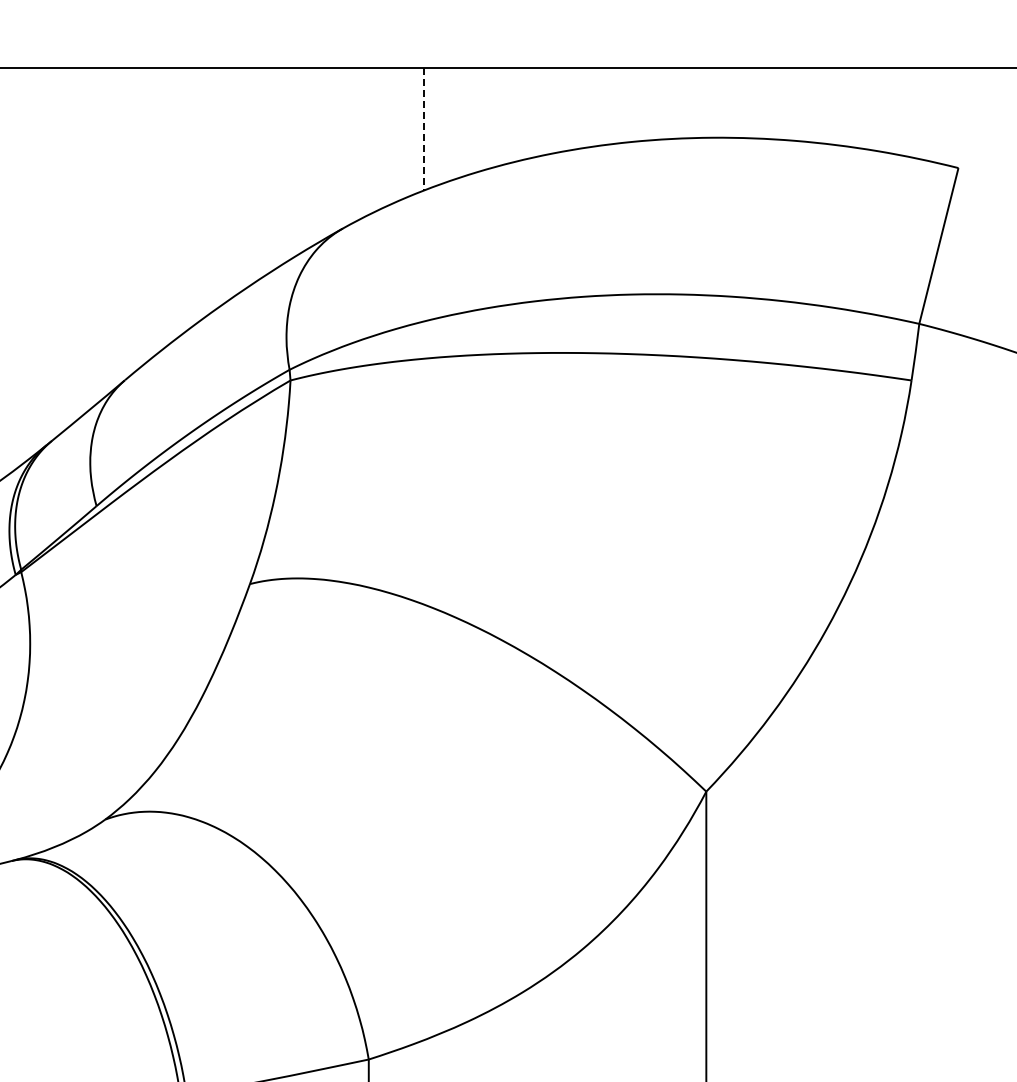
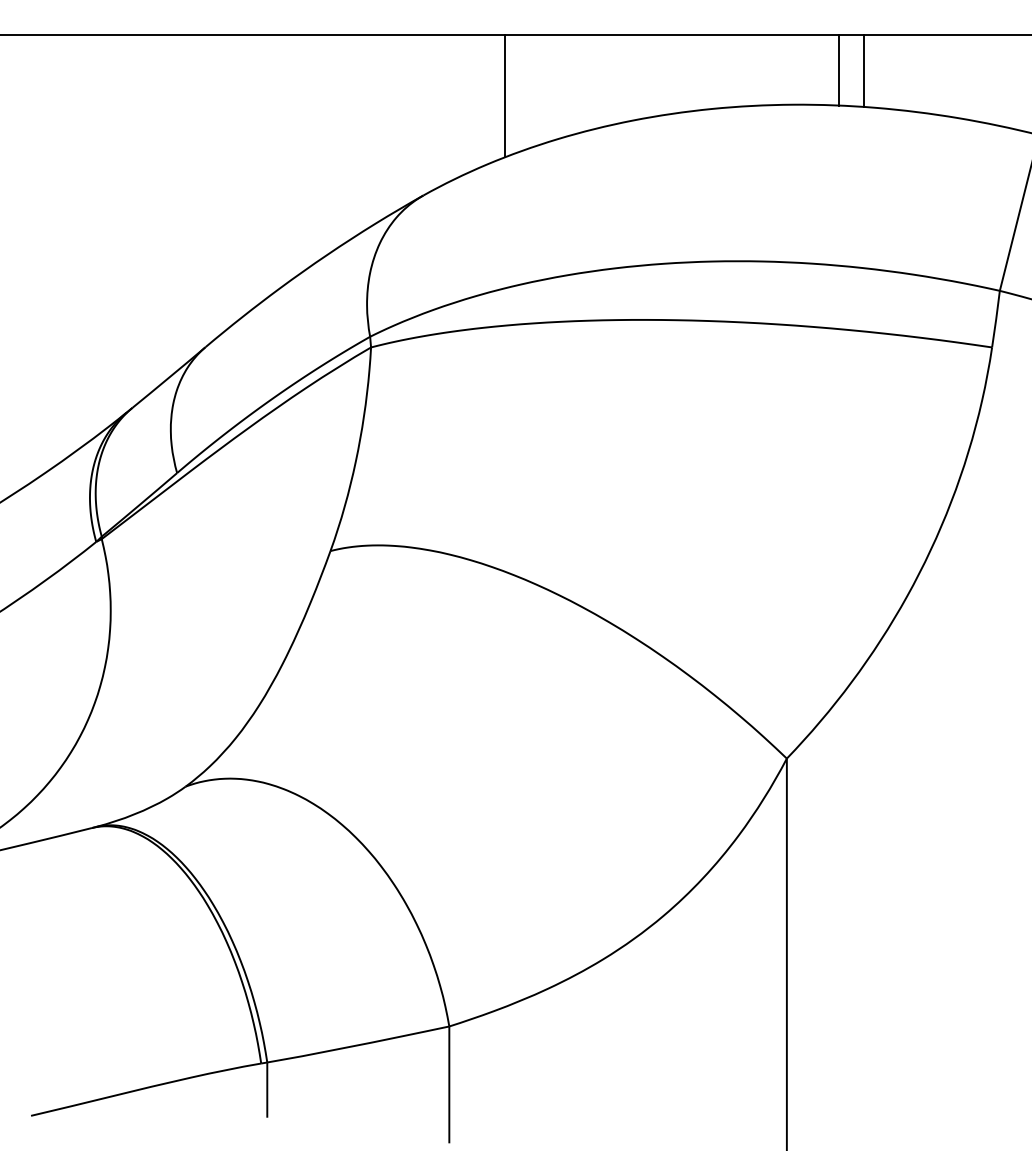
line: (758, 102) -> (839, 69), added
line: (783, 103) -> (864, 70), added
line: (423, 129) -> (504, 96), dashed -> solid

